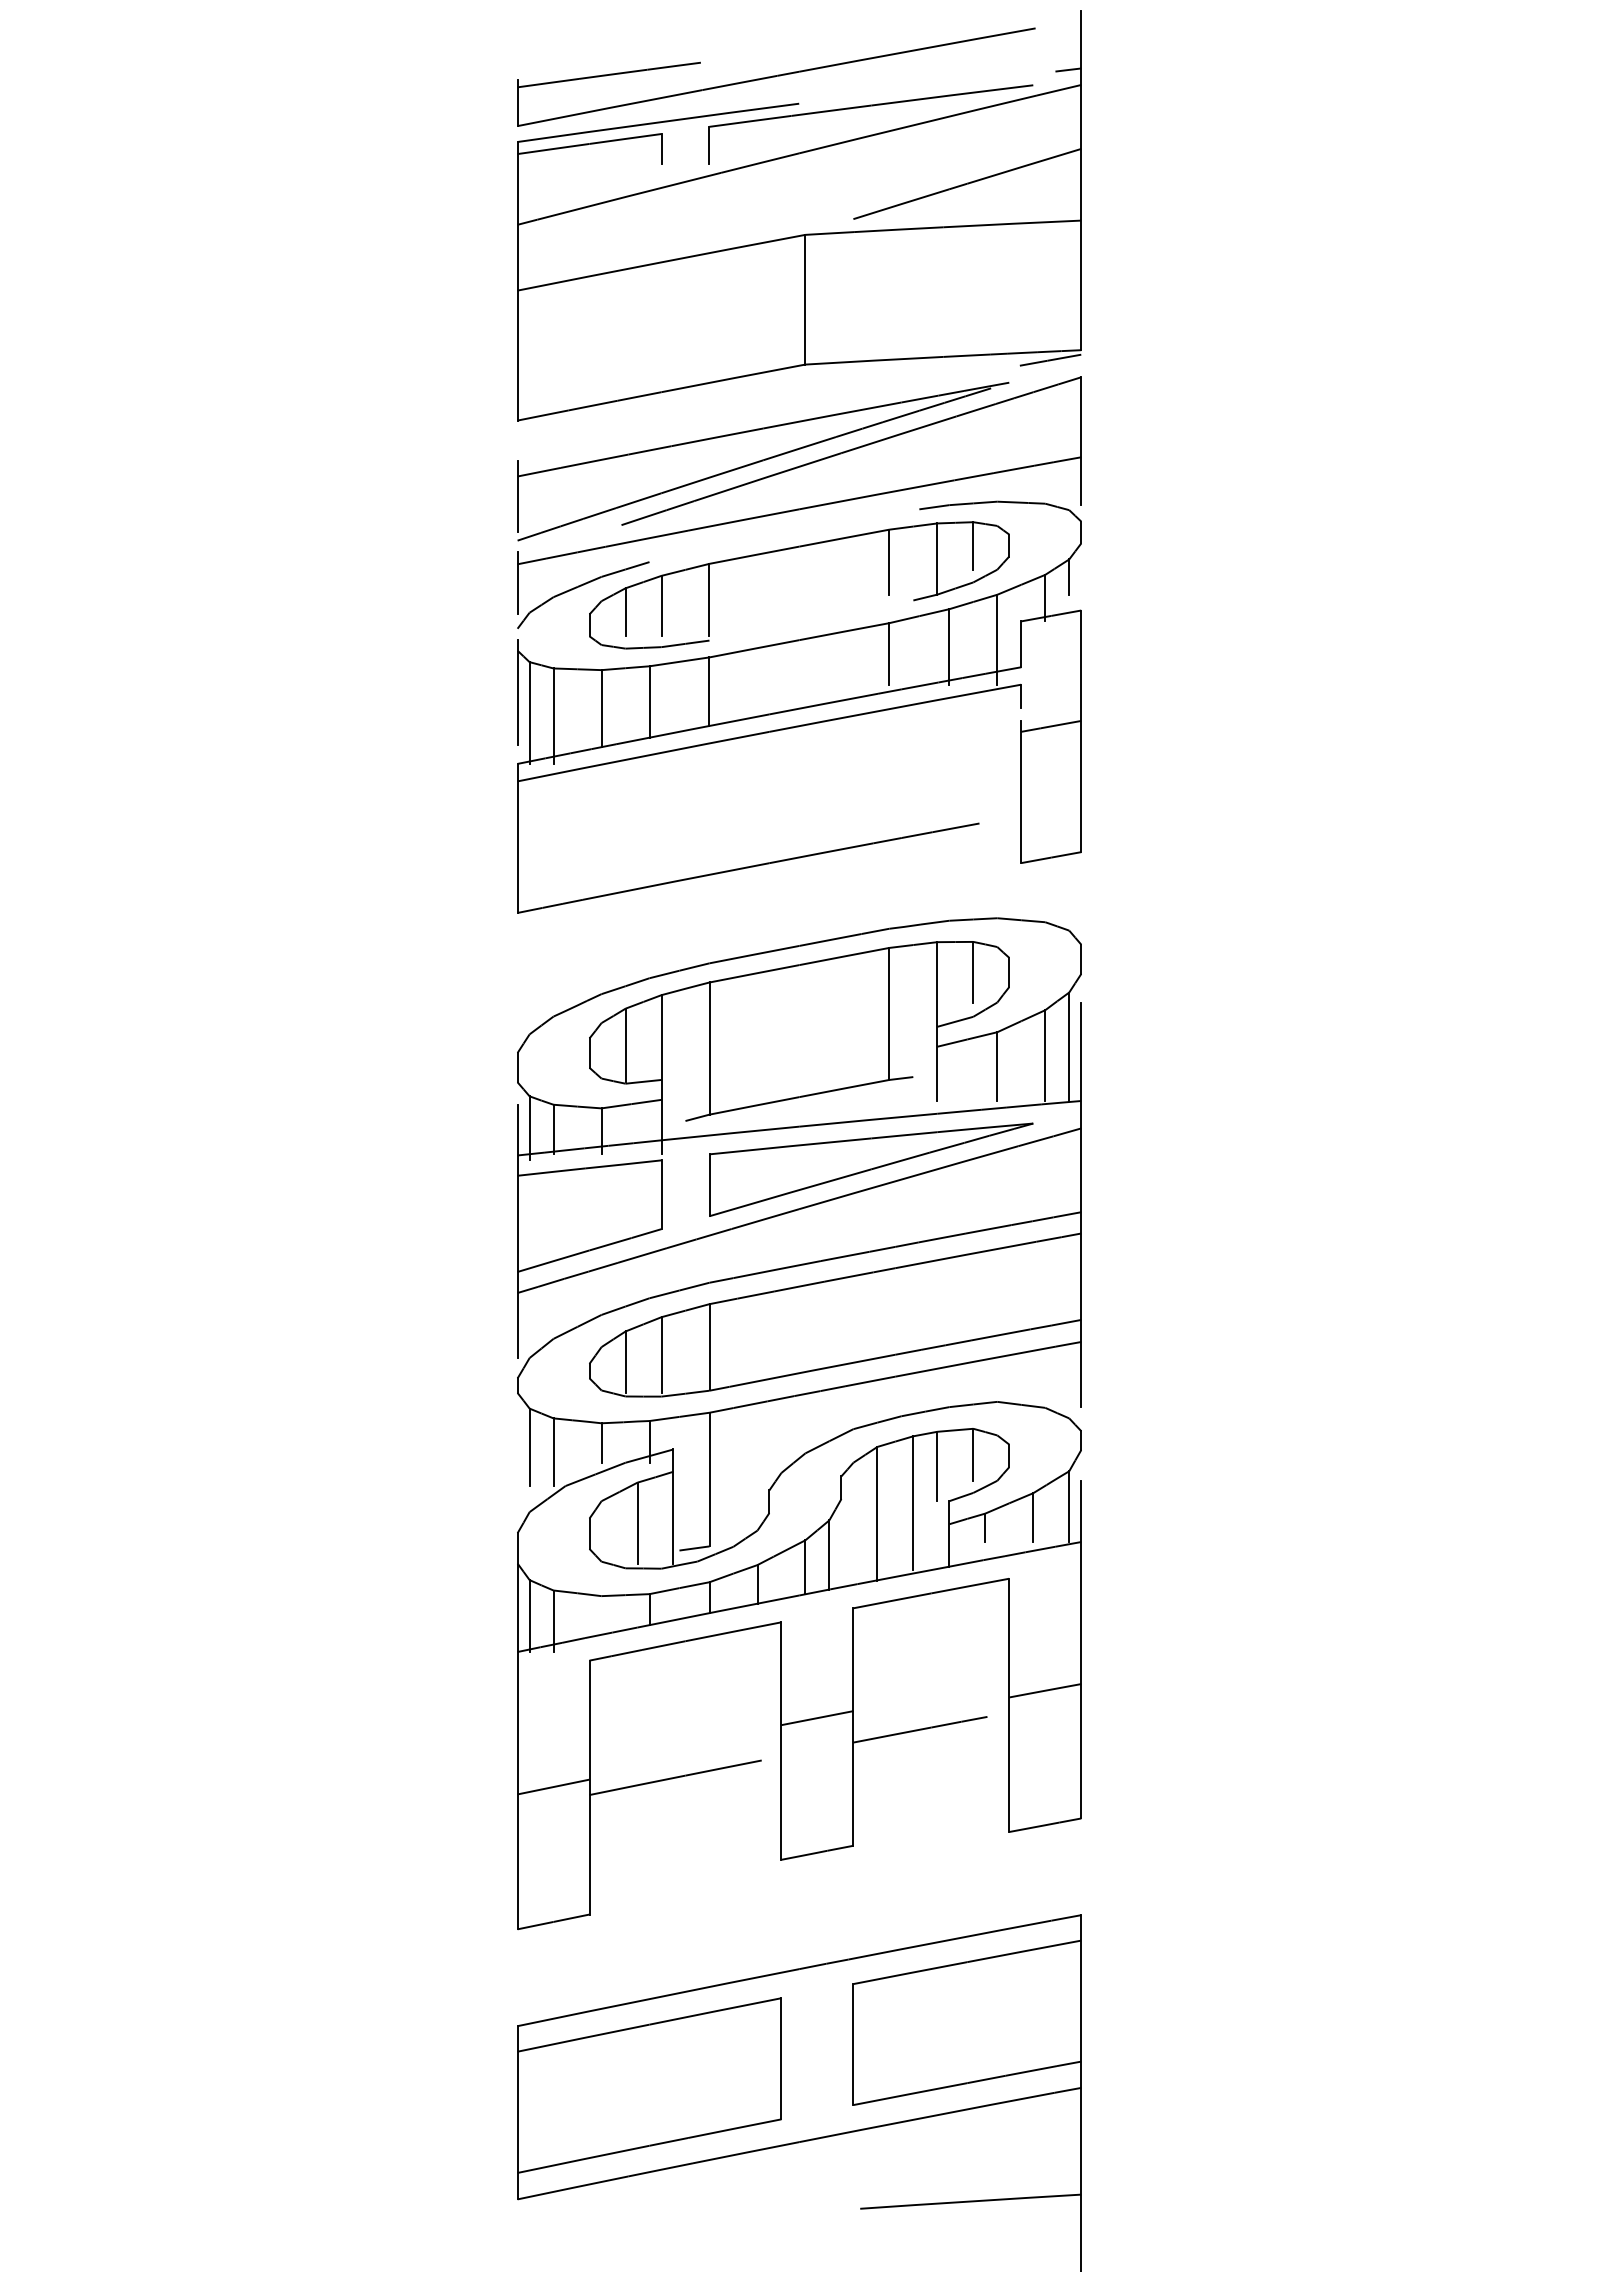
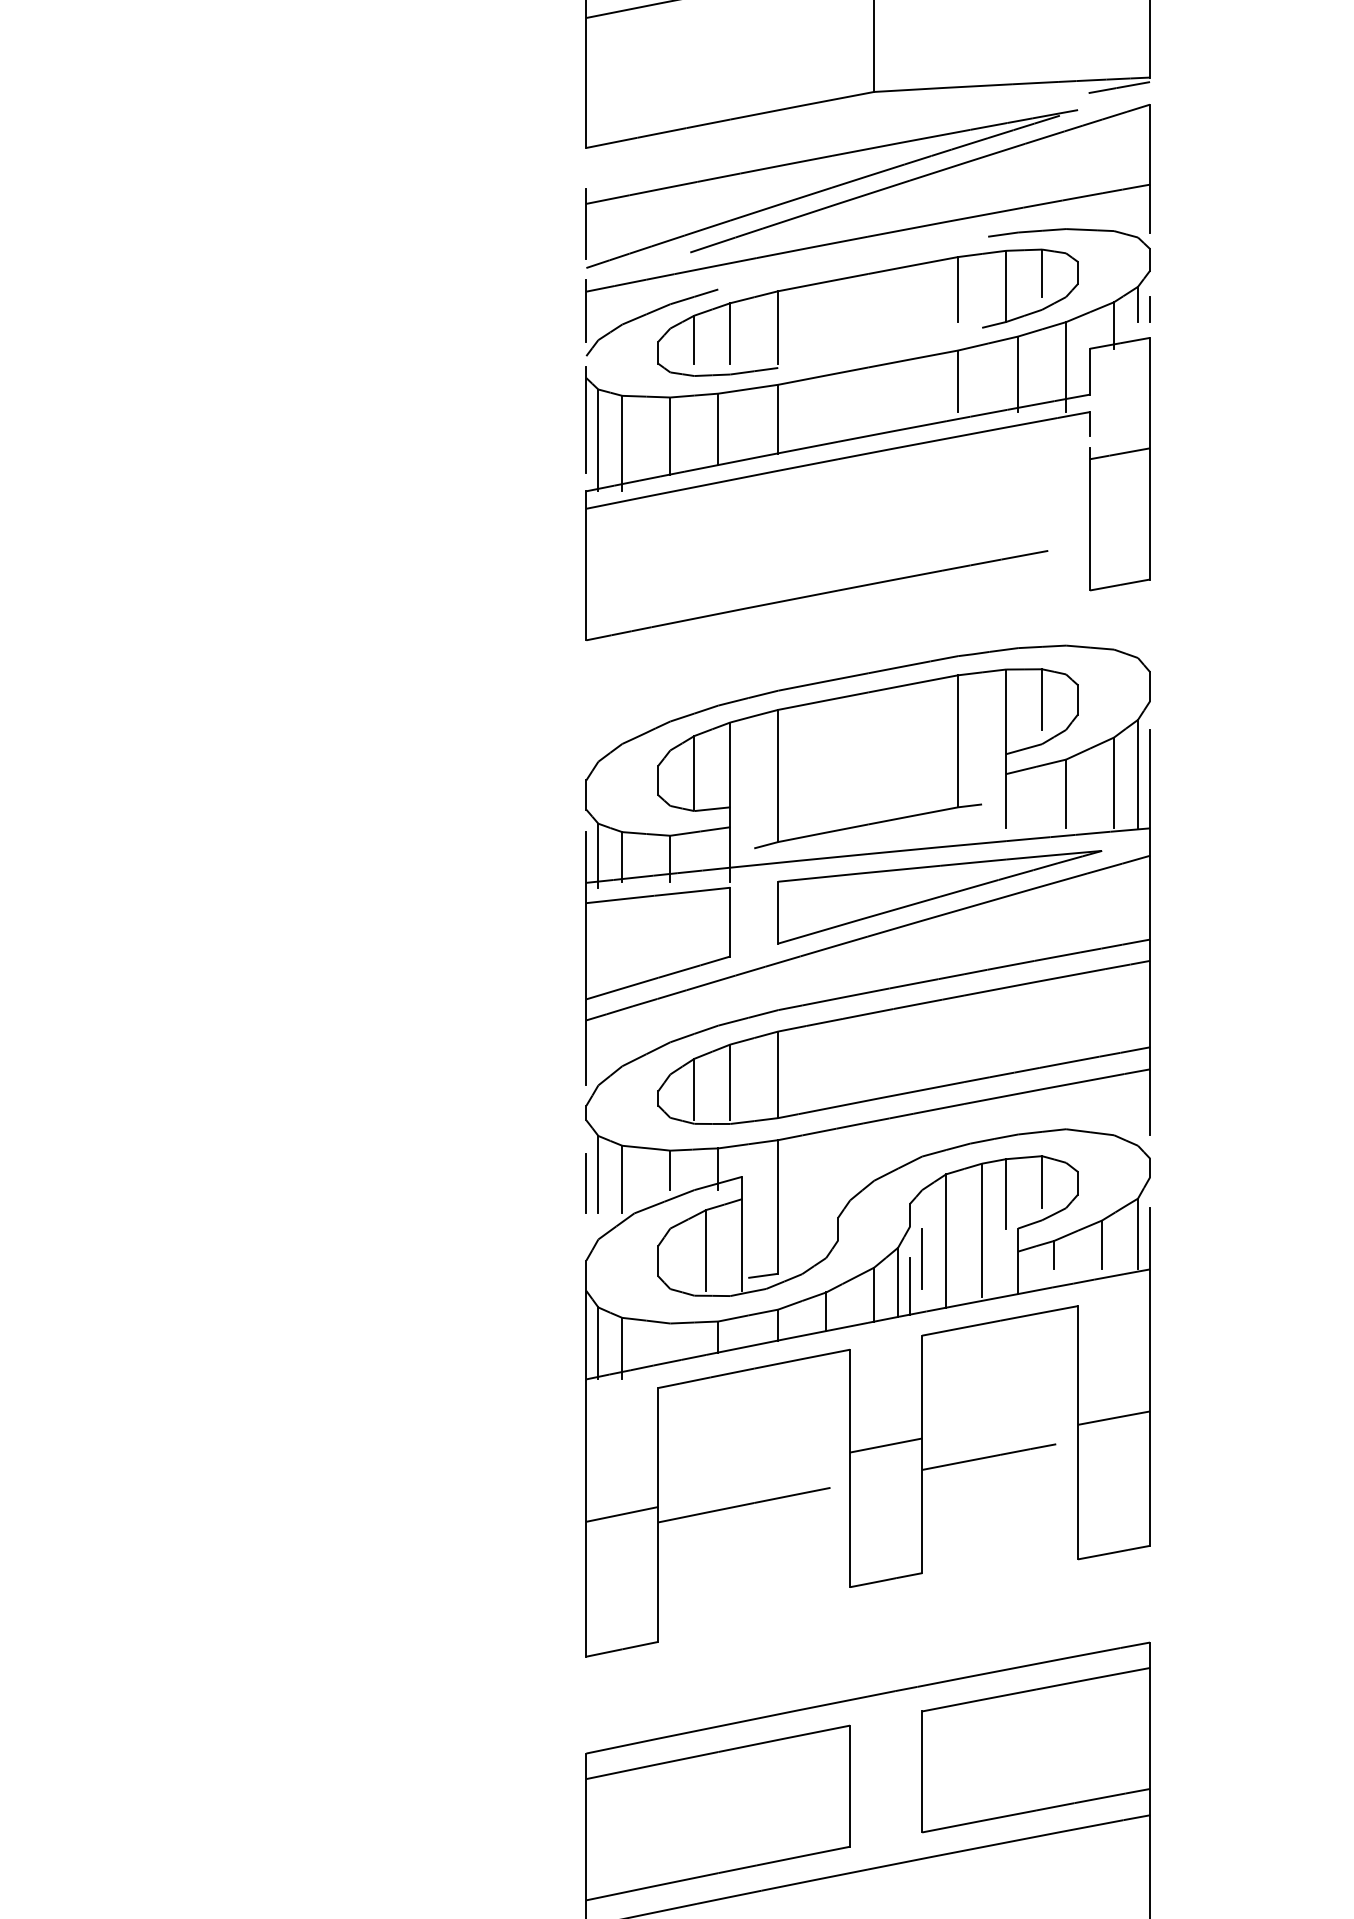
line: (1081, 581) -> (1150, 308), added
line: (517, 1456) -> (586, 1183), added
line: (853, 1531) -> (922, 1258), added
line: (841, 1558) -> (910, 1285), added

